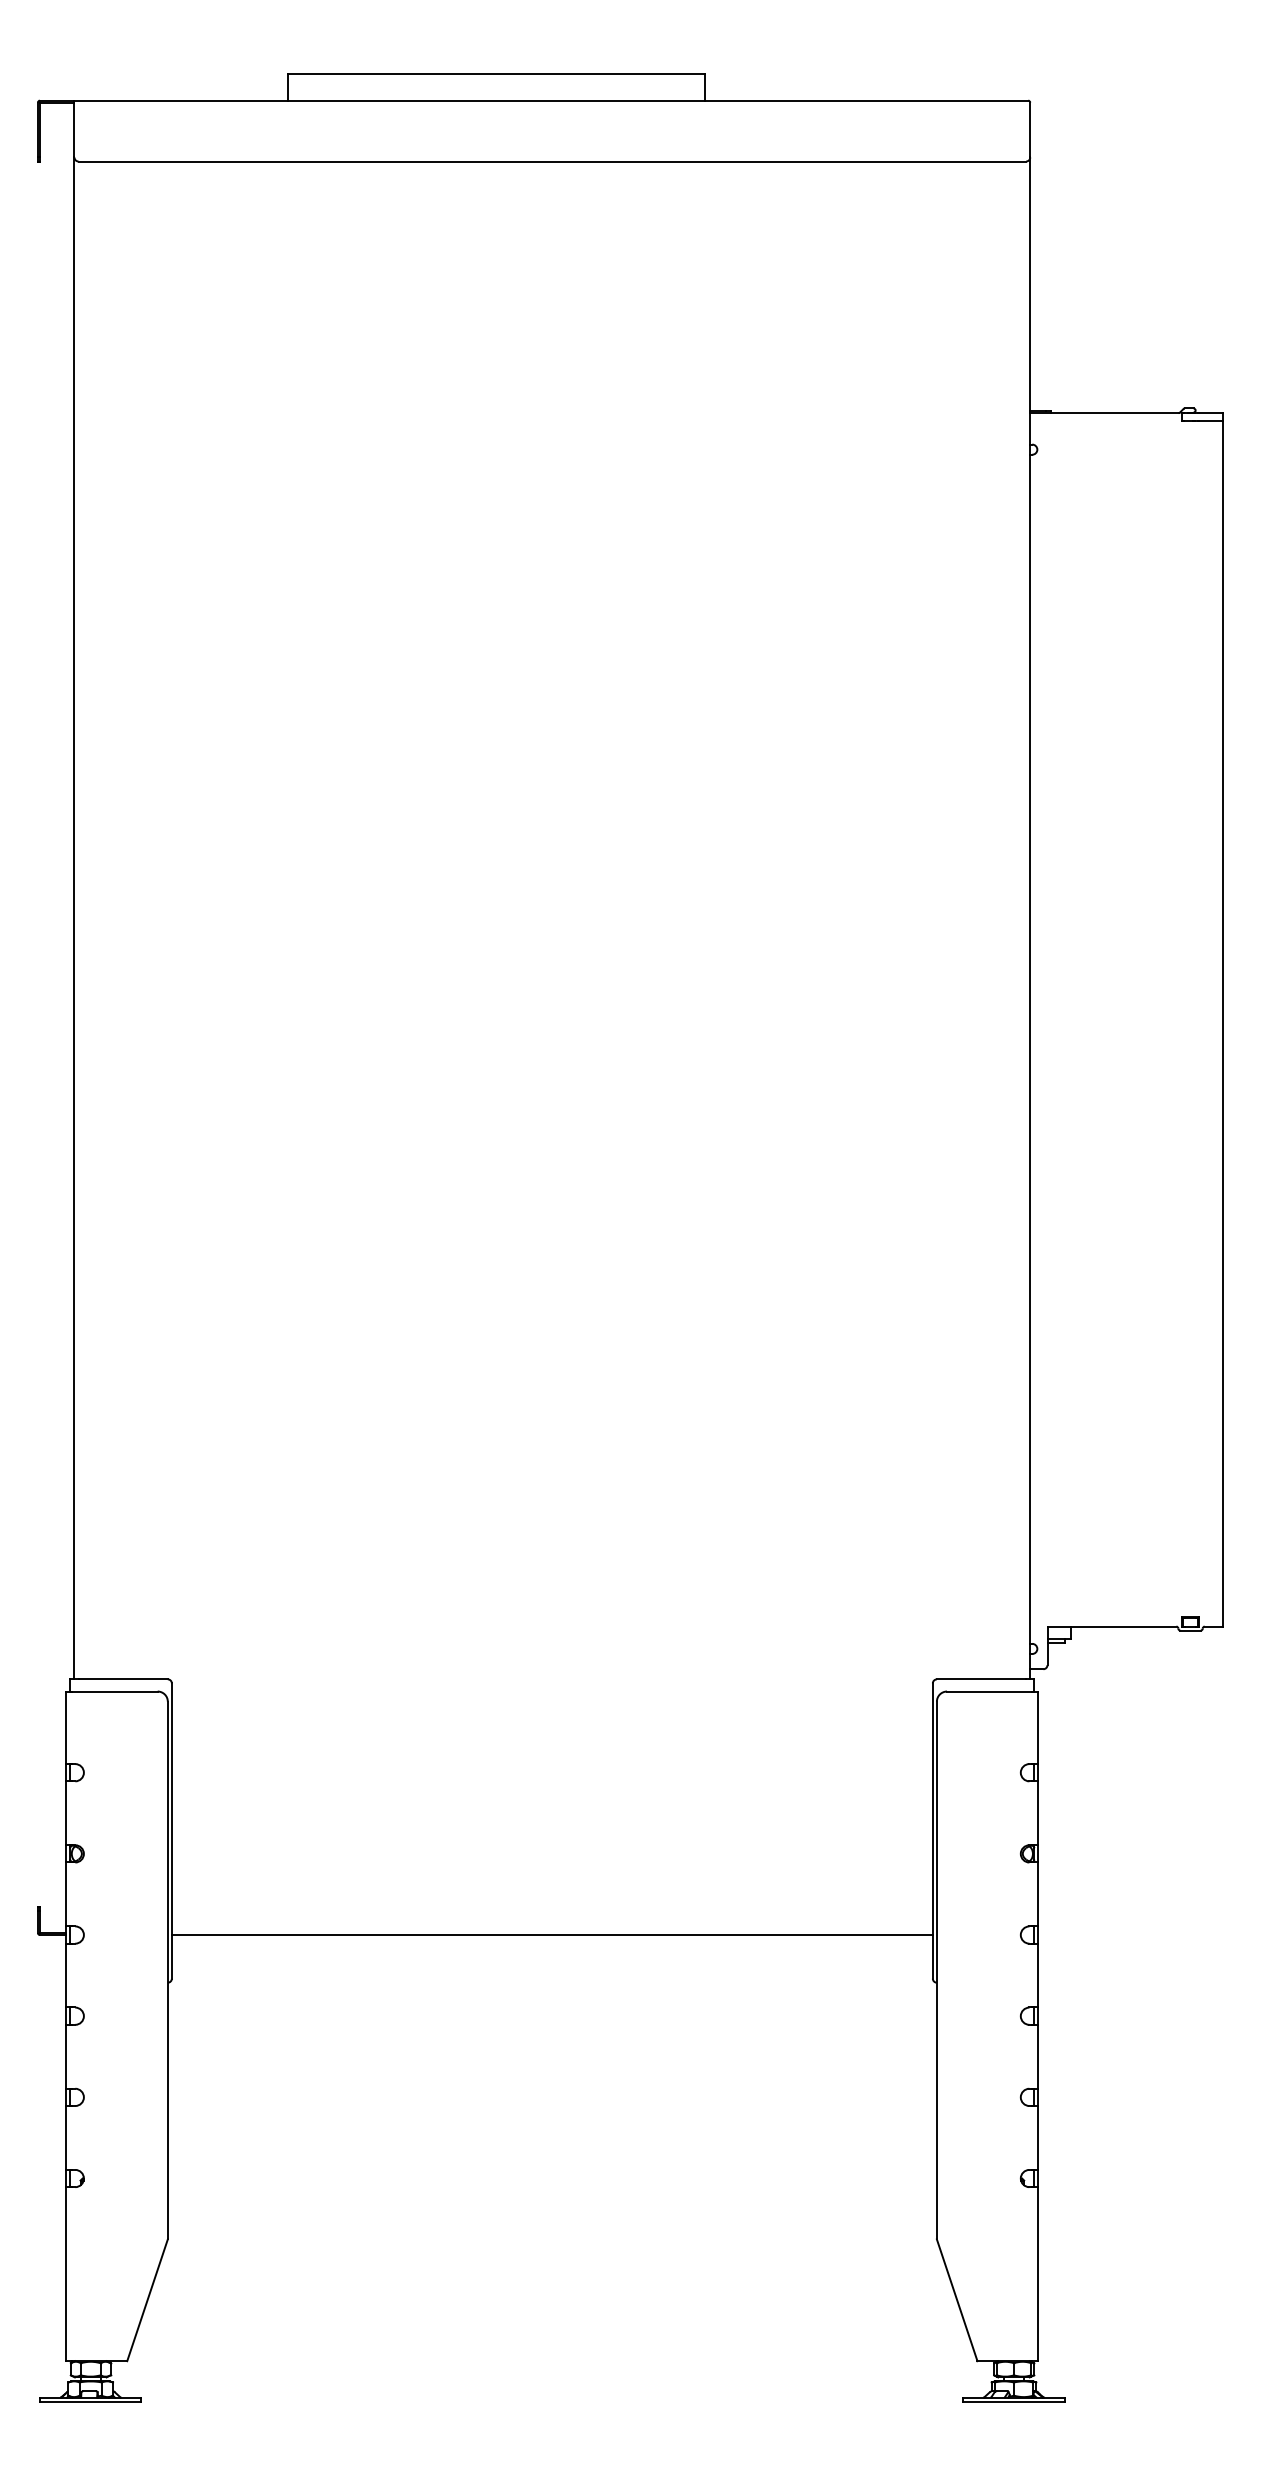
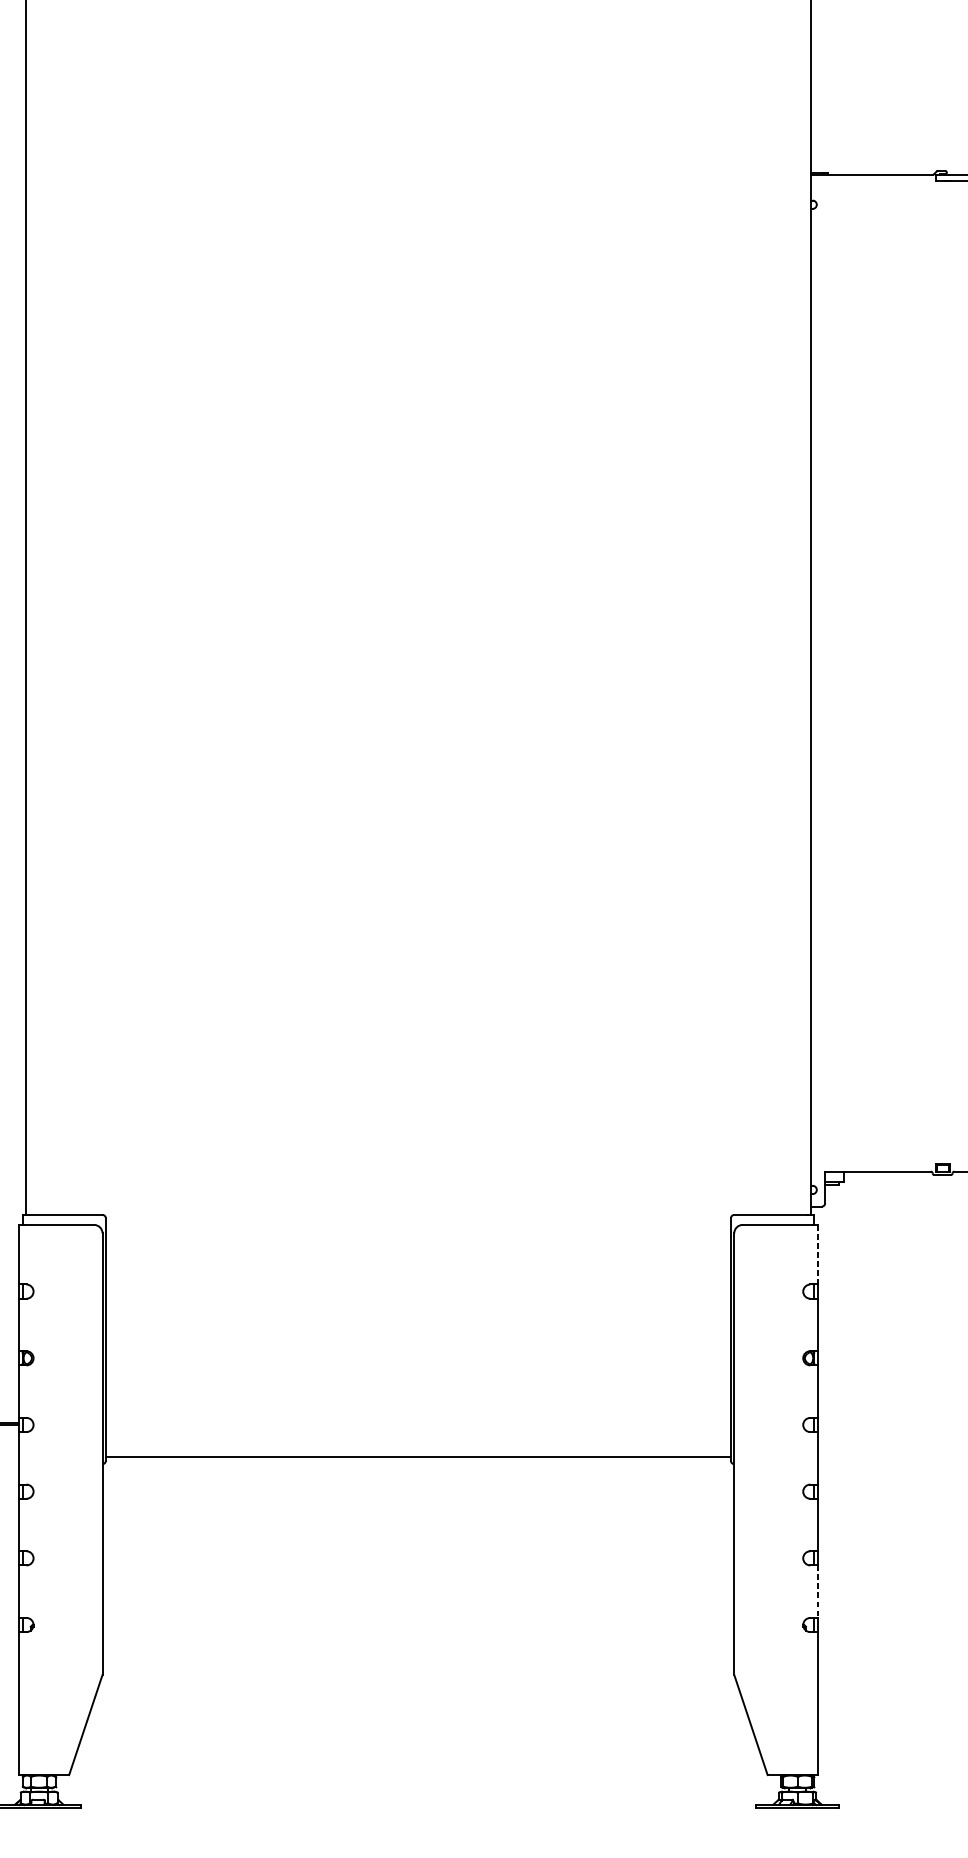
line: (1038, 1728) -> (817, 1255), solid -> dashed
line: (551, 1935) -> (417, 1457), moved
line: (1038, 2137) -> (817, 1591), solid -> dashed

